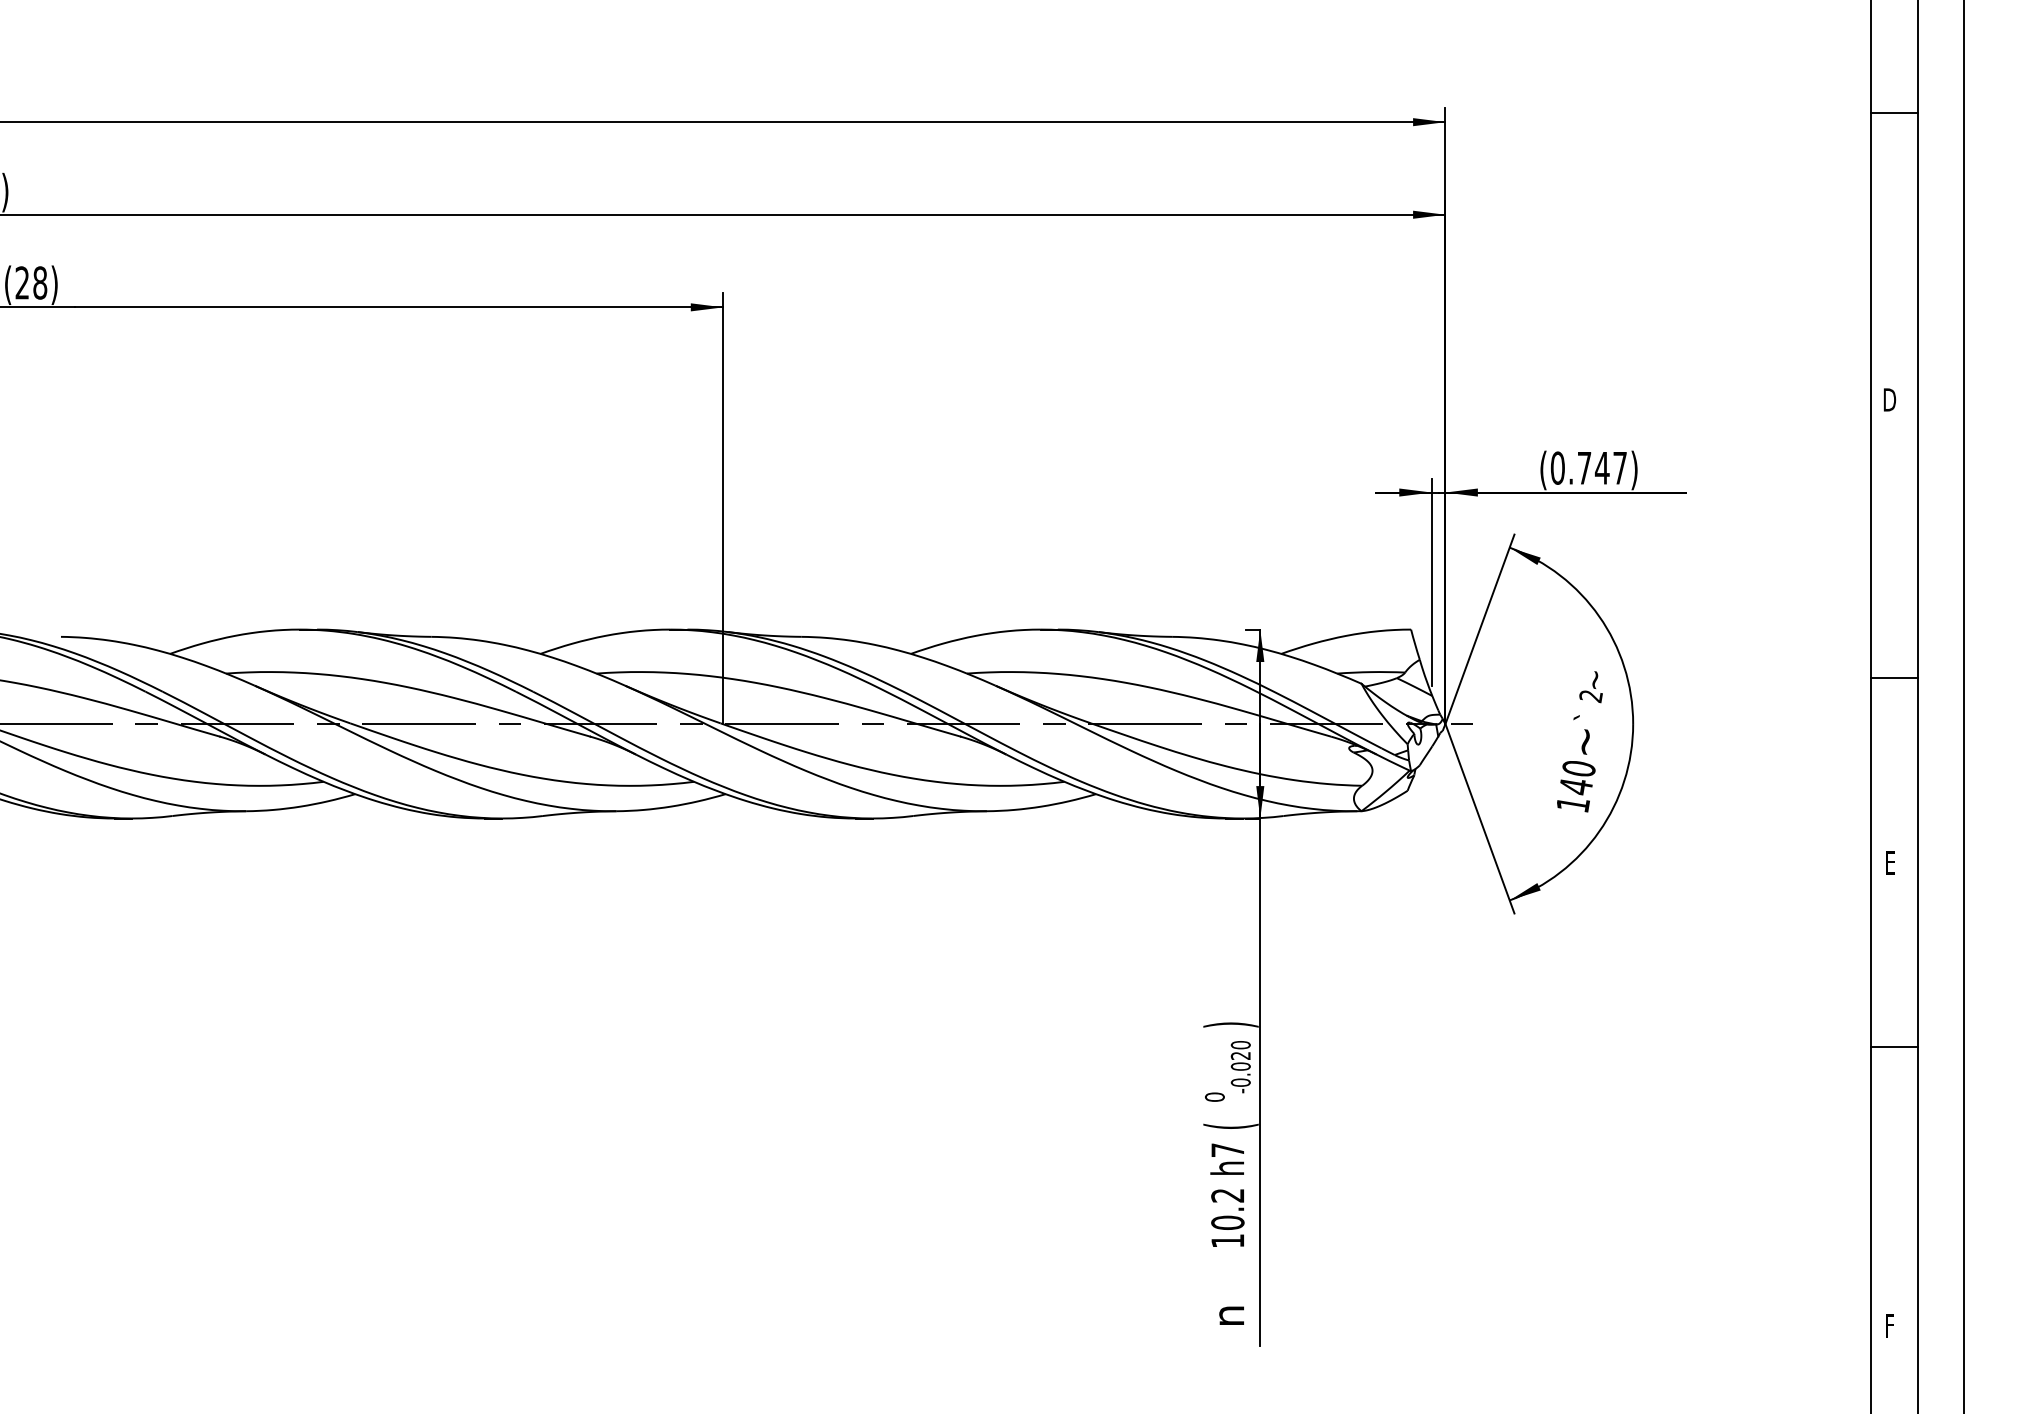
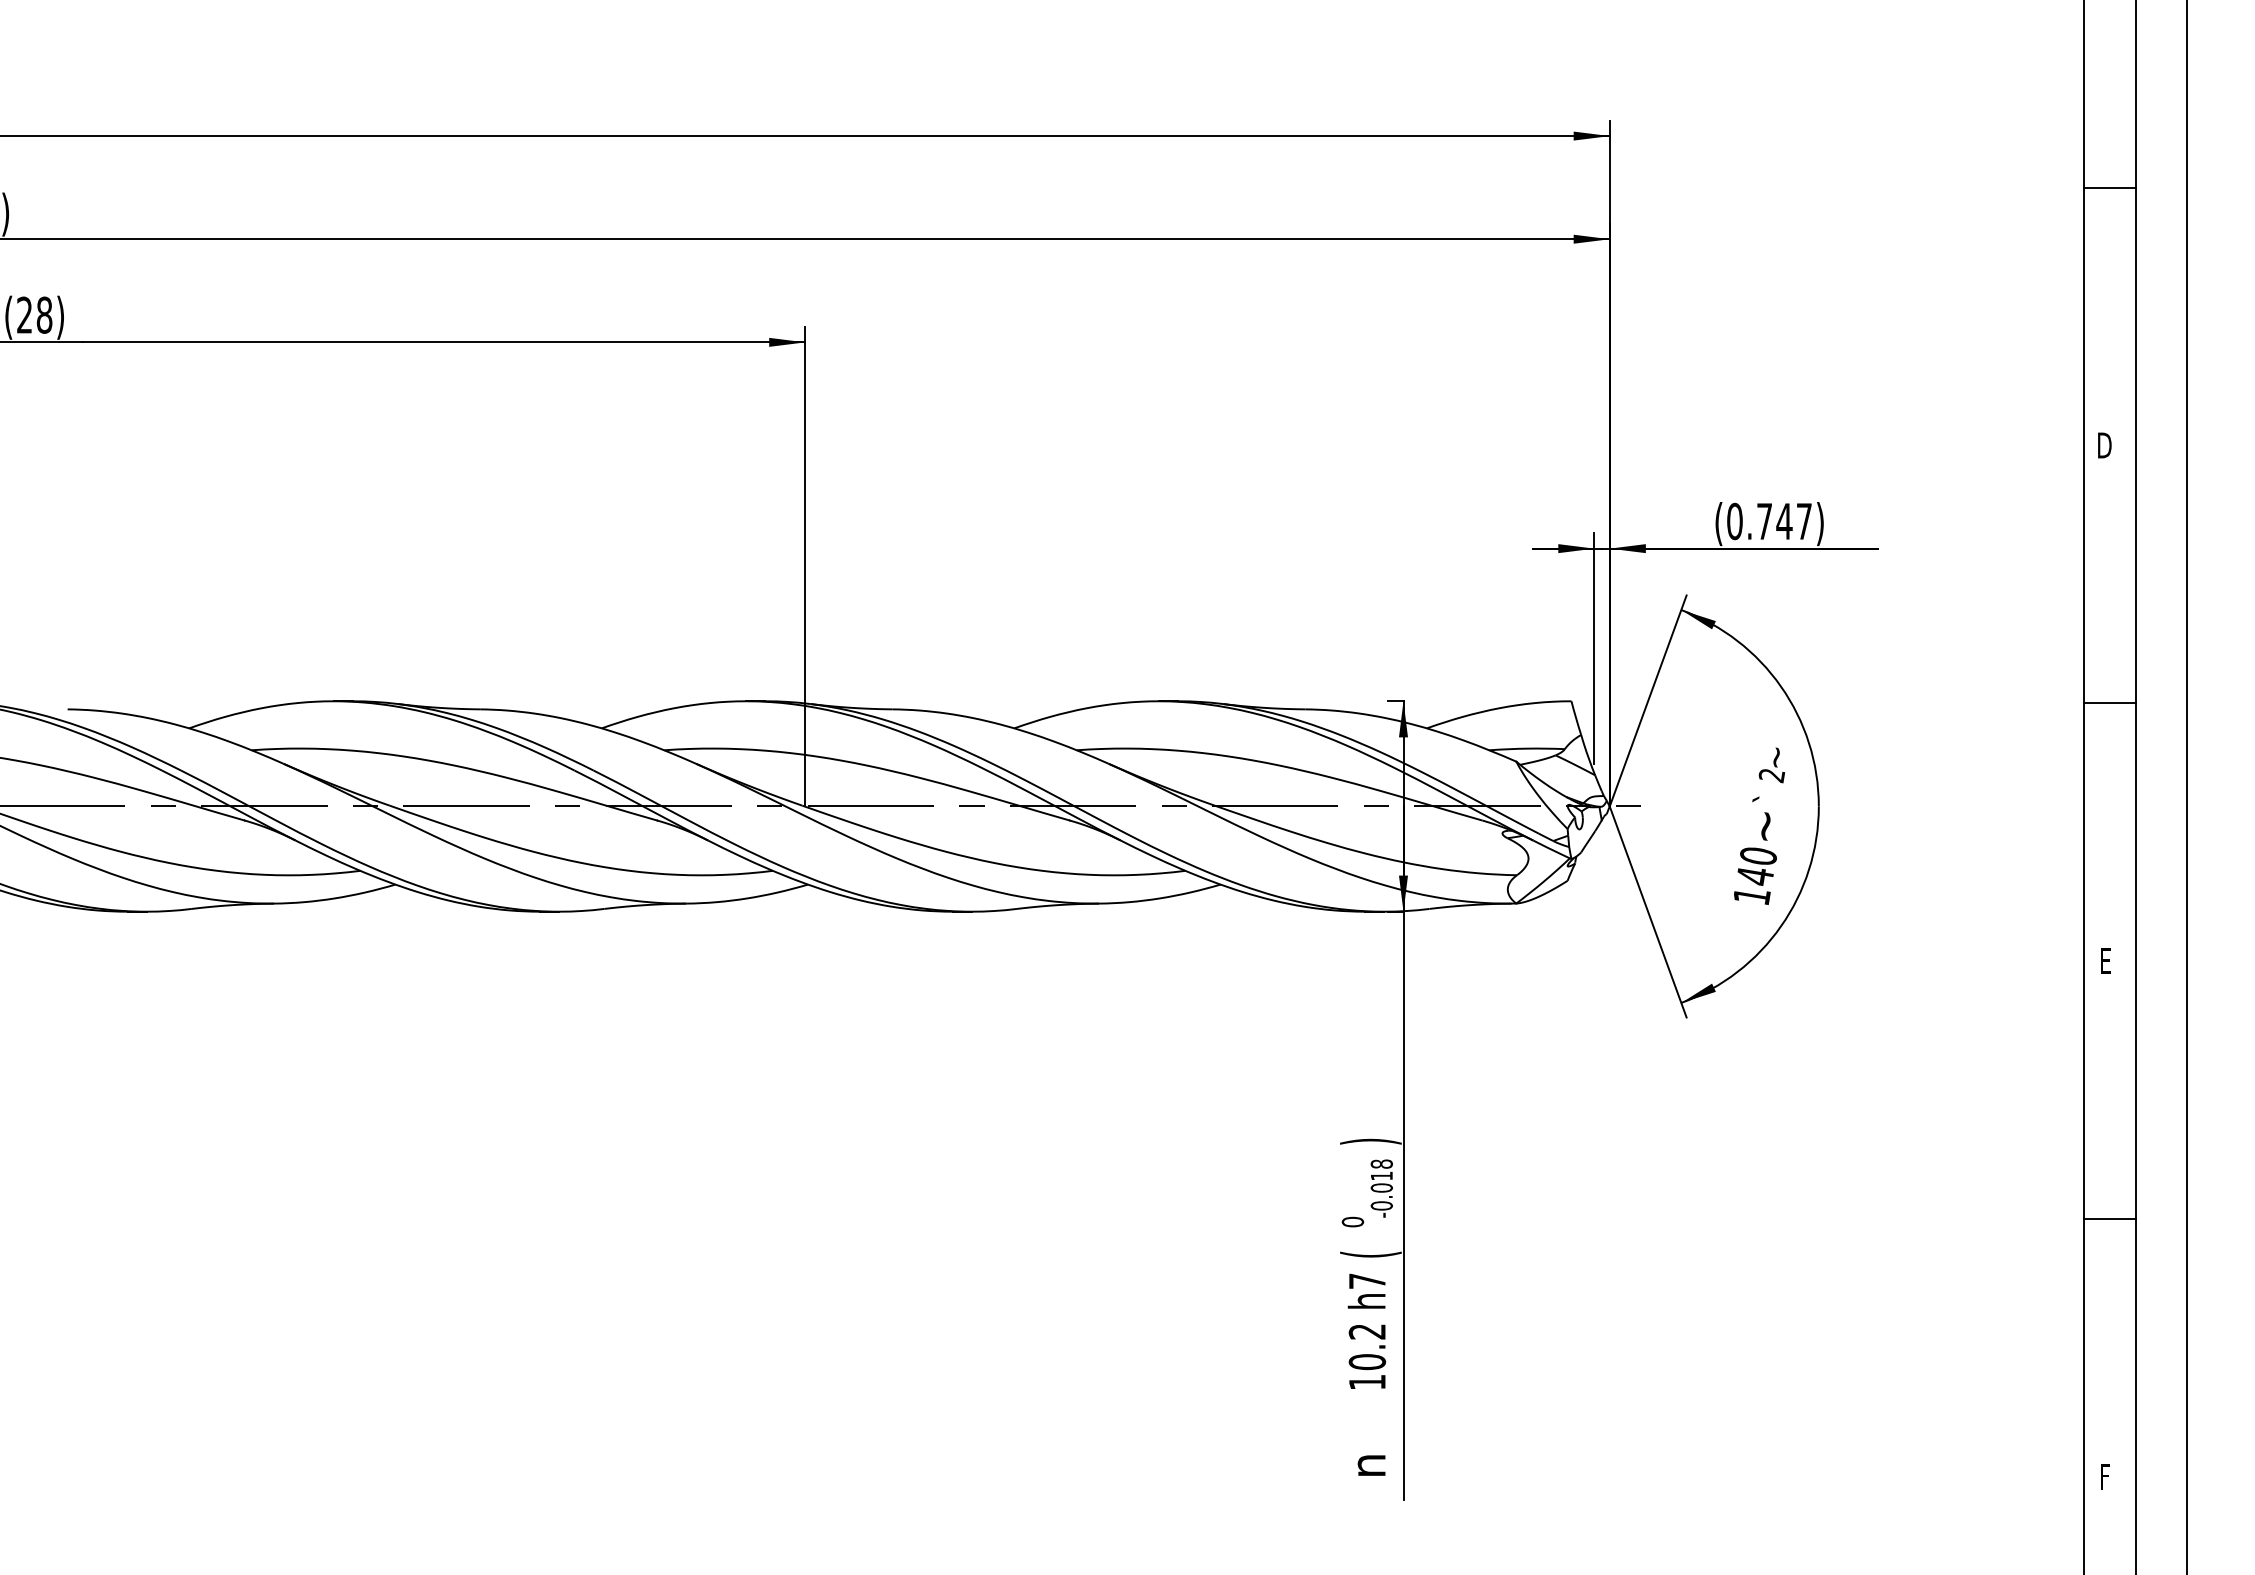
line: (1894, 112) -> (2109, 187), moved
line: (1894, 678) -> (2109, 703), moved
line: (1894, 1047) -> (2109, 1219), moved
text: (1240, 1049) -> (1381, 1169), -0.020 -> -0.018

